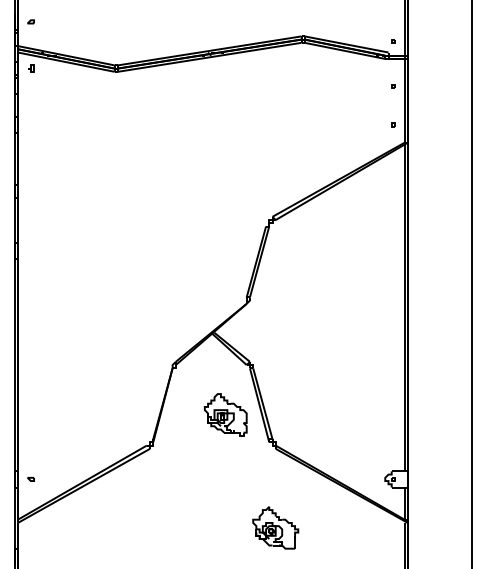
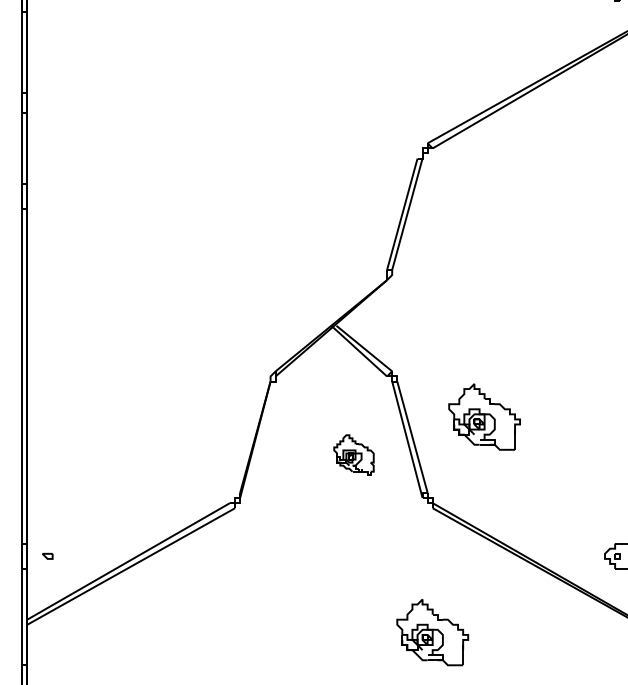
part: (308, 390) -> (484, 416), added
part: (225, 414) -> (353, 454), size x0.6

